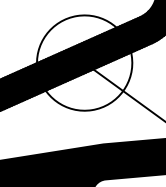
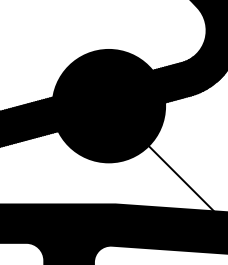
fill: (84, 62) -> (108, 105), added

